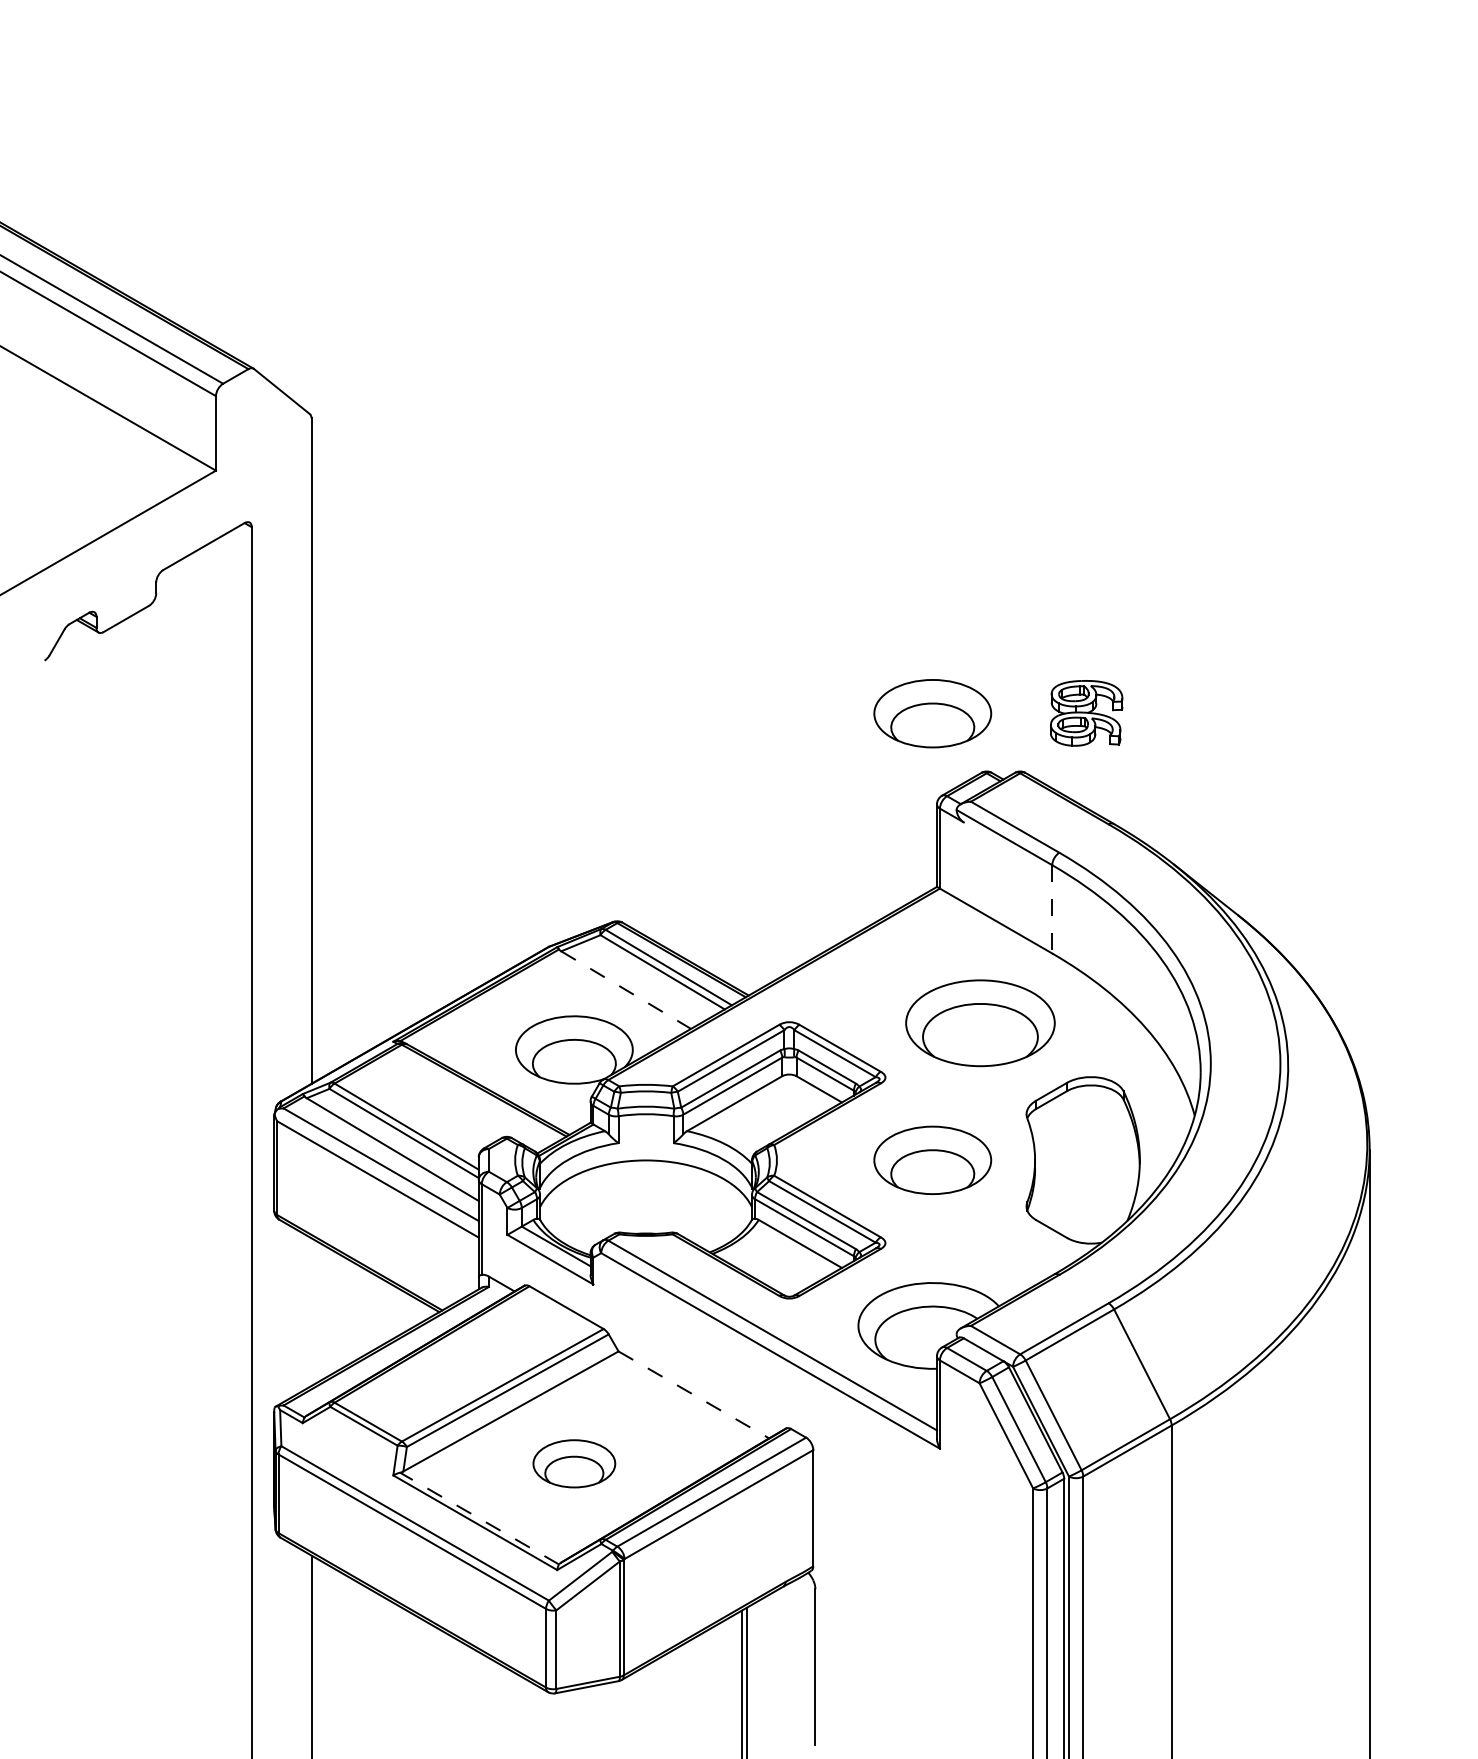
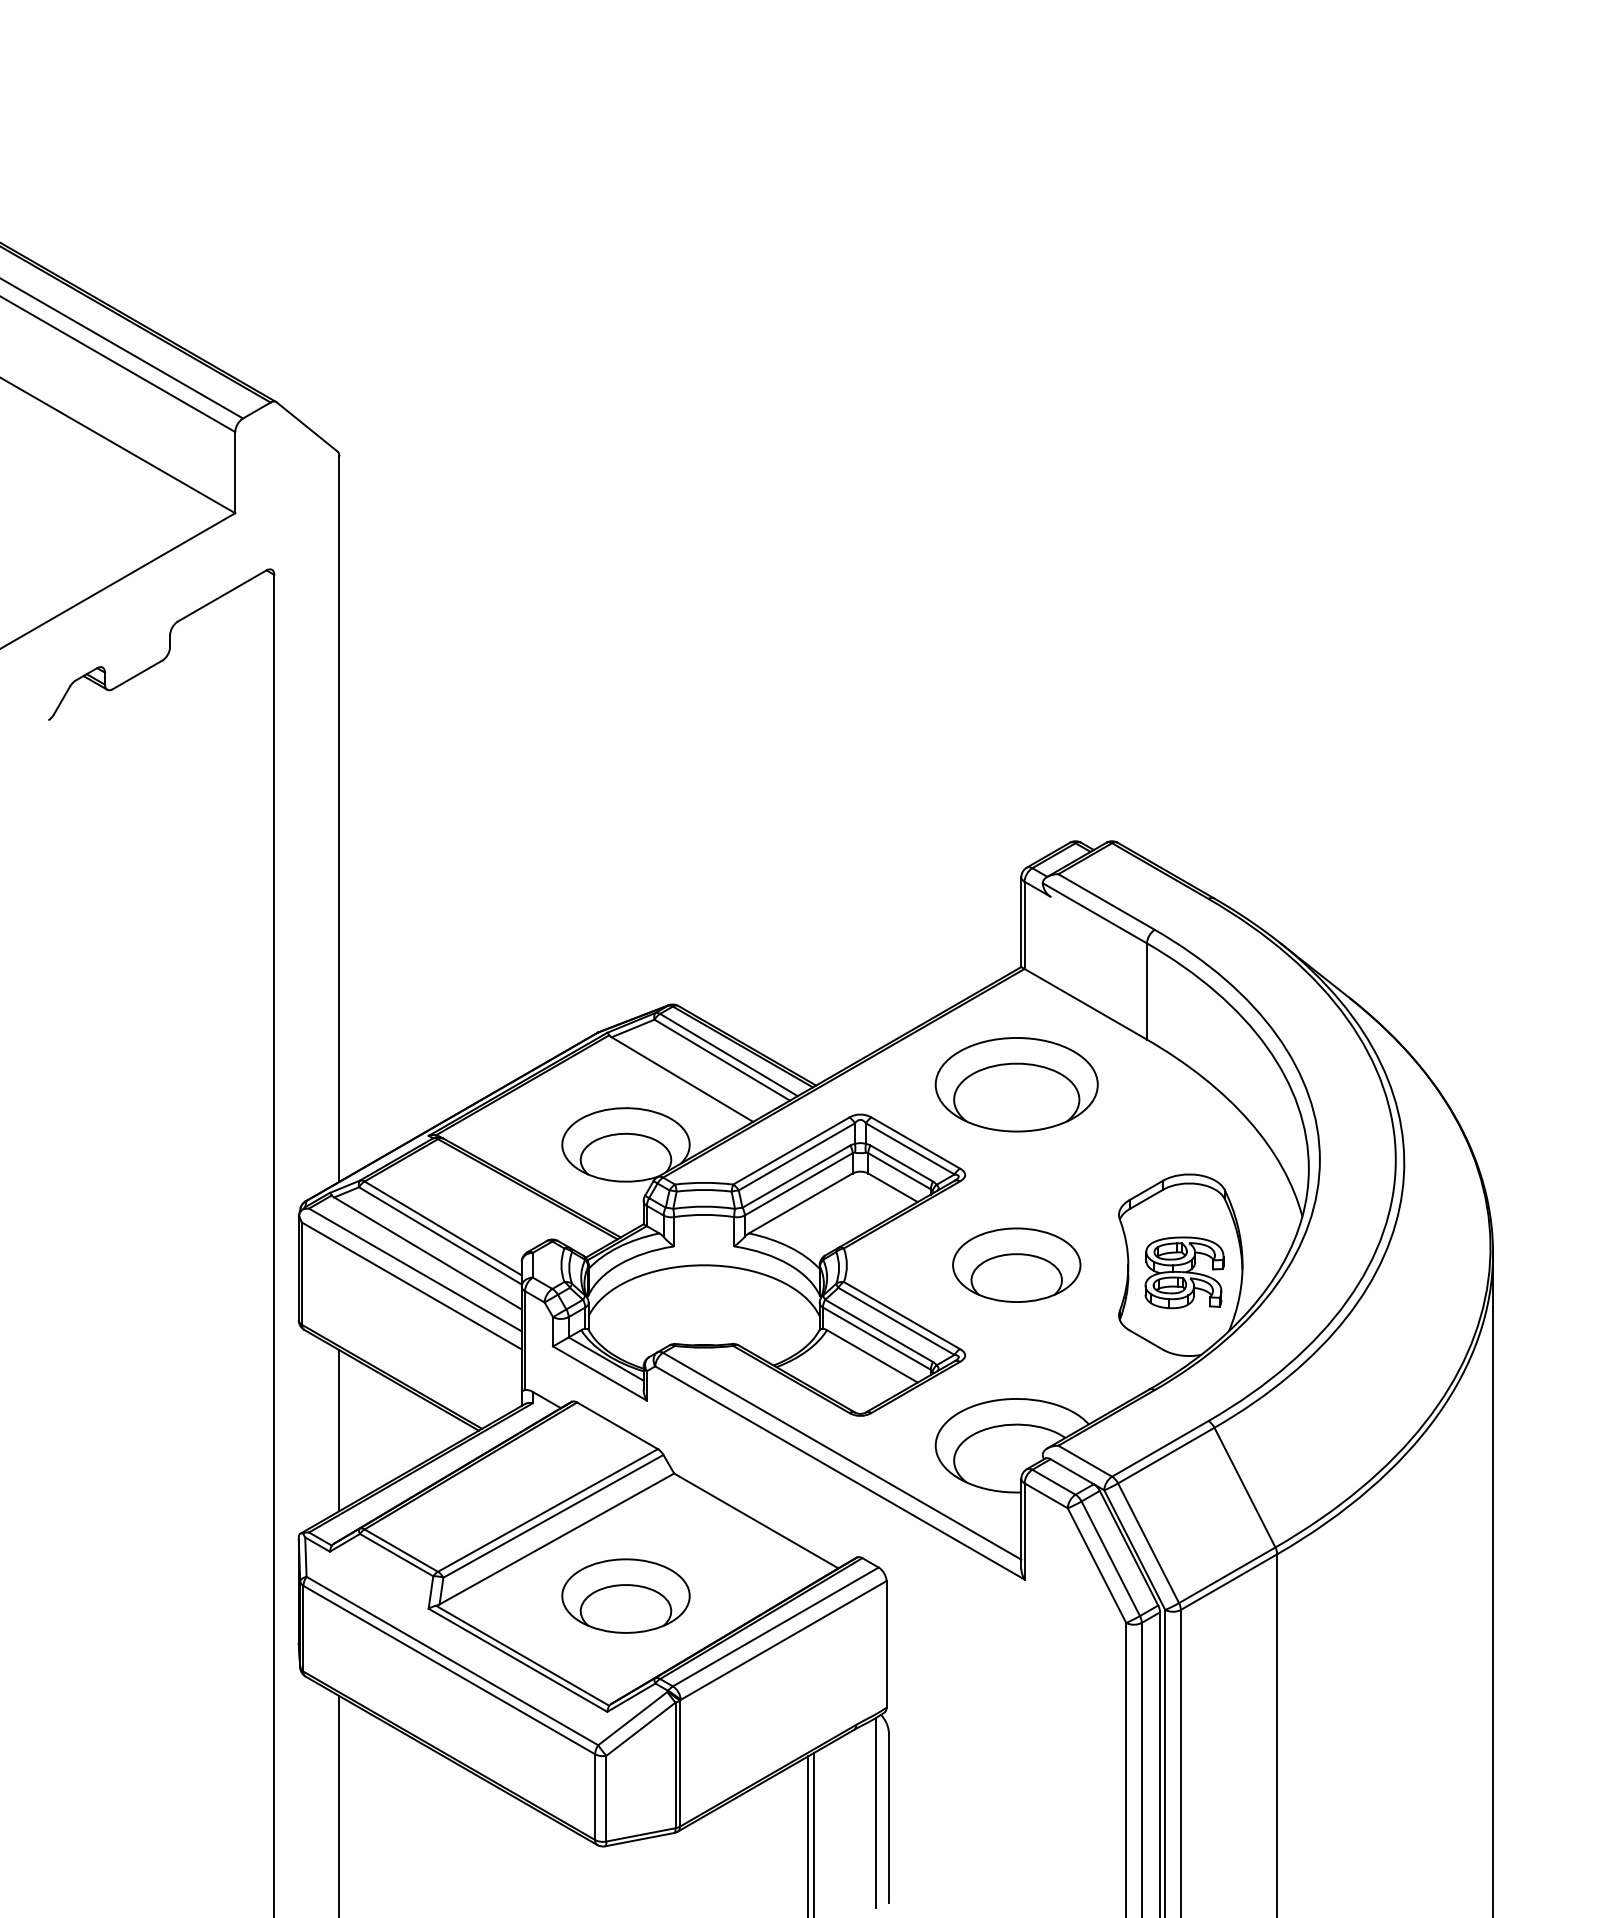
part: (932, 713) -> (1016, 777), removed
part: (1086, 713) -> (1184, 1272), moved
line: (1052, 910) -> (1147, 992), dashed -> solid
line: (626, 990) -> (682, 1079), dashed -> solid
part: (980, 1023) -> (1016, 1084), moved
line: (311, 1311) -> (339, 1430), added
line: (694, 1394) -> (756, 1520), dashed -> solid
part: (573, 1463) -> (625, 1595), size x1.43
line: (479, 1518) -> (522, 1655), dashed -> solid
line: (803, 1663) -> (875, 1813), added

